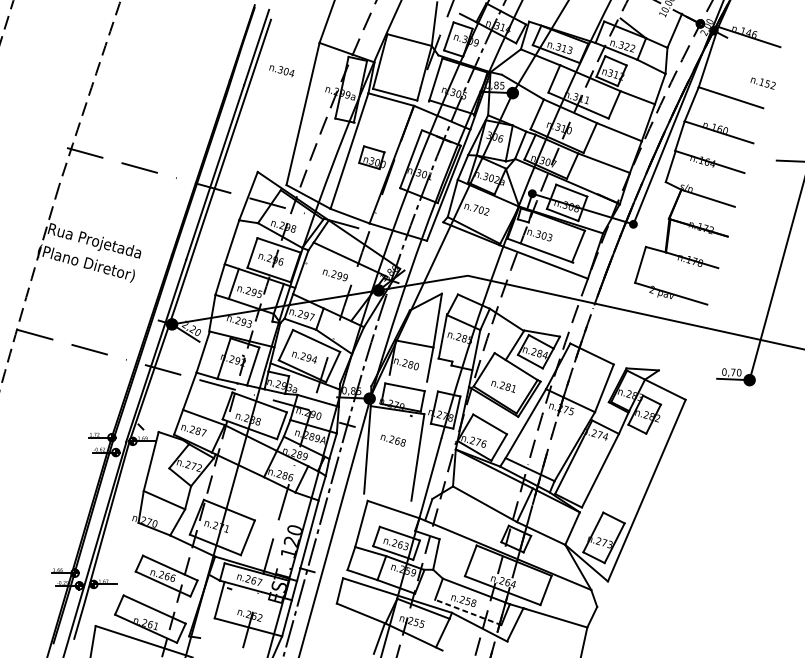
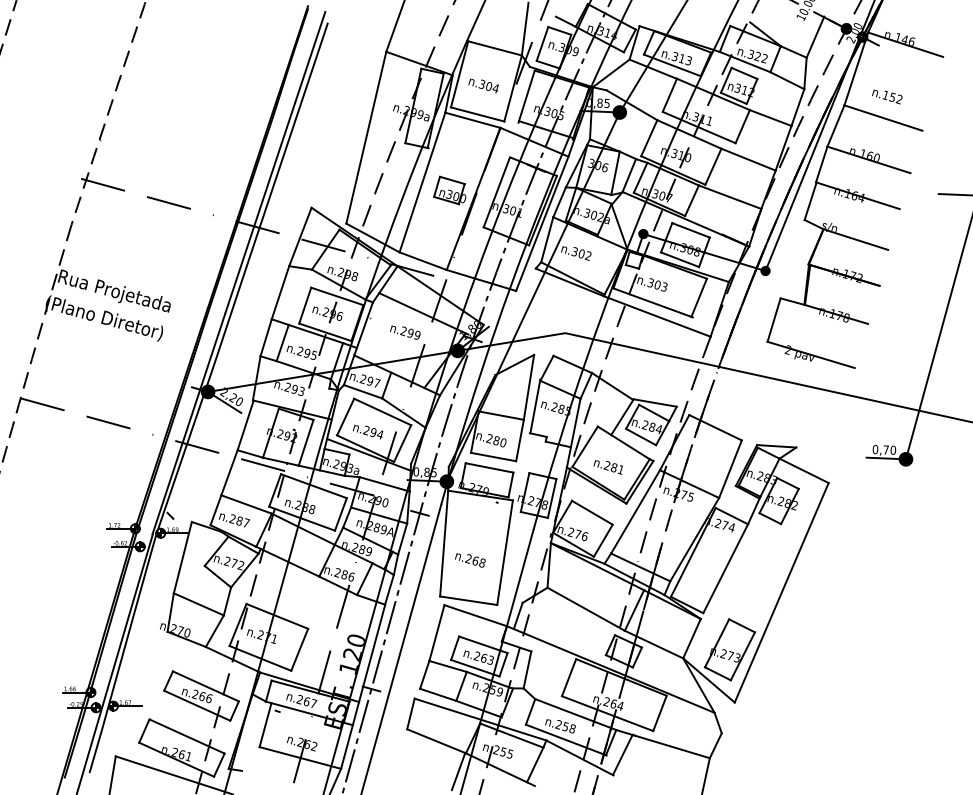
text: (281, 70) -> (483, 85), moved
text: (763, 83) -> (887, 96), moved
text: (475, 208) -> (574, 251), n.702 -> n.302
line: (408, 377) -> (493, 456), added
text: (393, 440) -> (470, 560), moved
line: (387, 497) -> (468, 600), added
line: (467, 612) -> (565, 739), dashed -> solid

